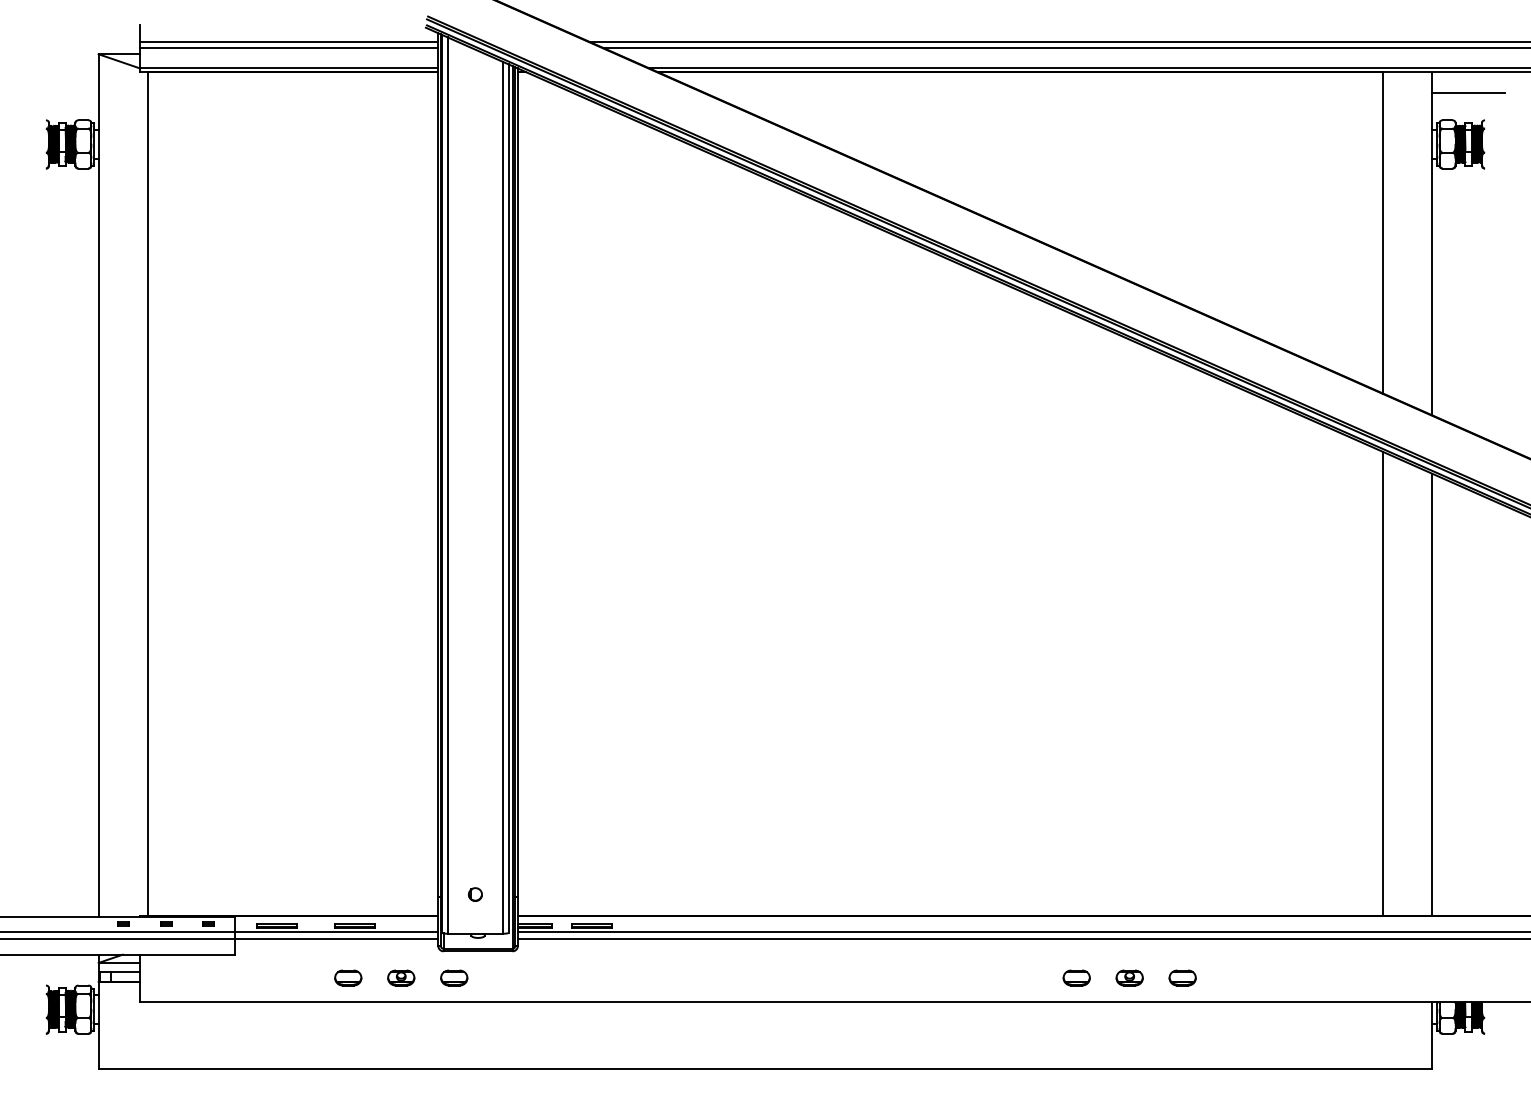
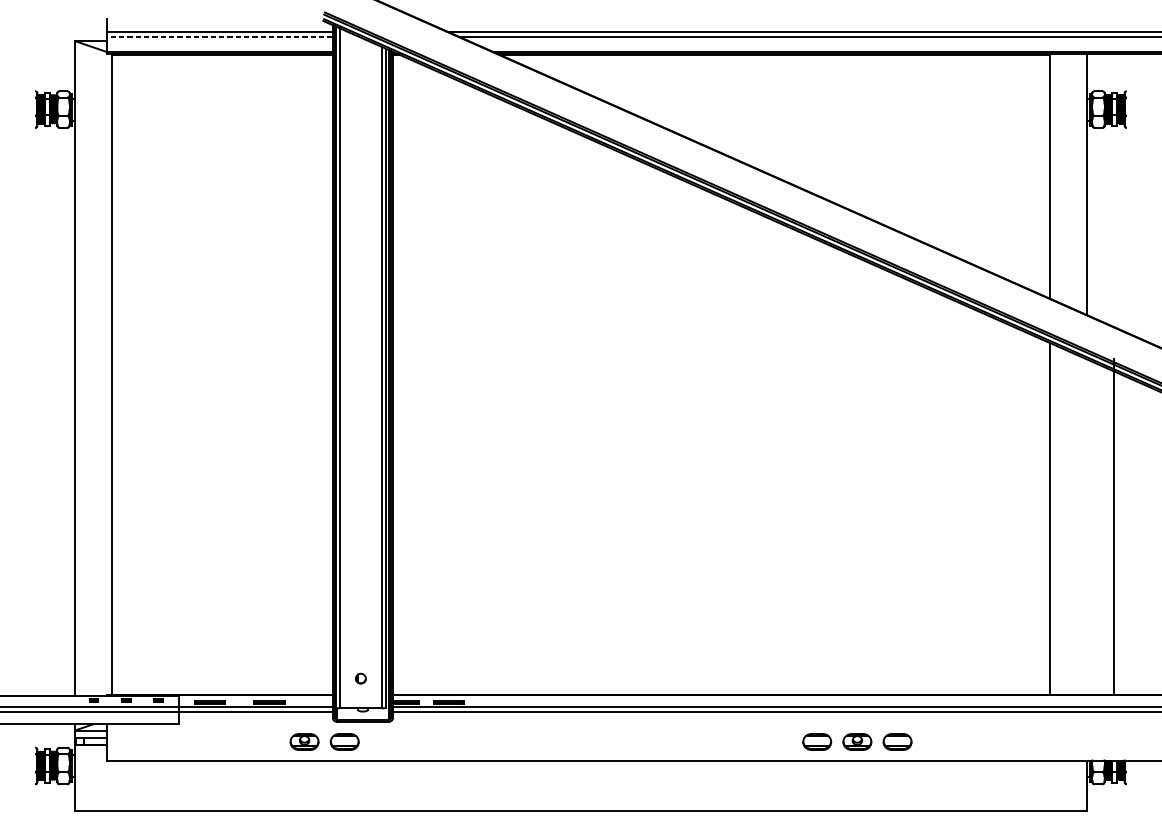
line: (289, 48) -> (219, 36), solid -> dashed
line: (1468, 92) -> (1114, 70), removed
line: (1432, 694) -> (1113, 526), moved
part: (348, 977) -> (264, 741), removed
part: (401, 977) -> (304, 741), size x1.4
part: (454, 977) -> (345, 741), size x1.4
part: (1076, 977) -> (816, 741), size x1.4
part: (1129, 977) -> (857, 741), size x1.4
part: (1182, 977) -> (897, 741), size x1.4

